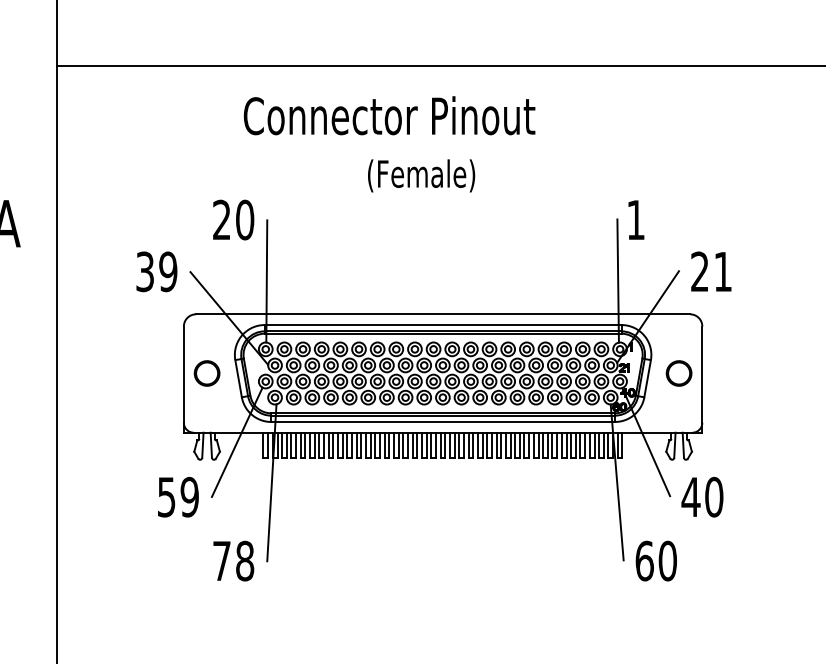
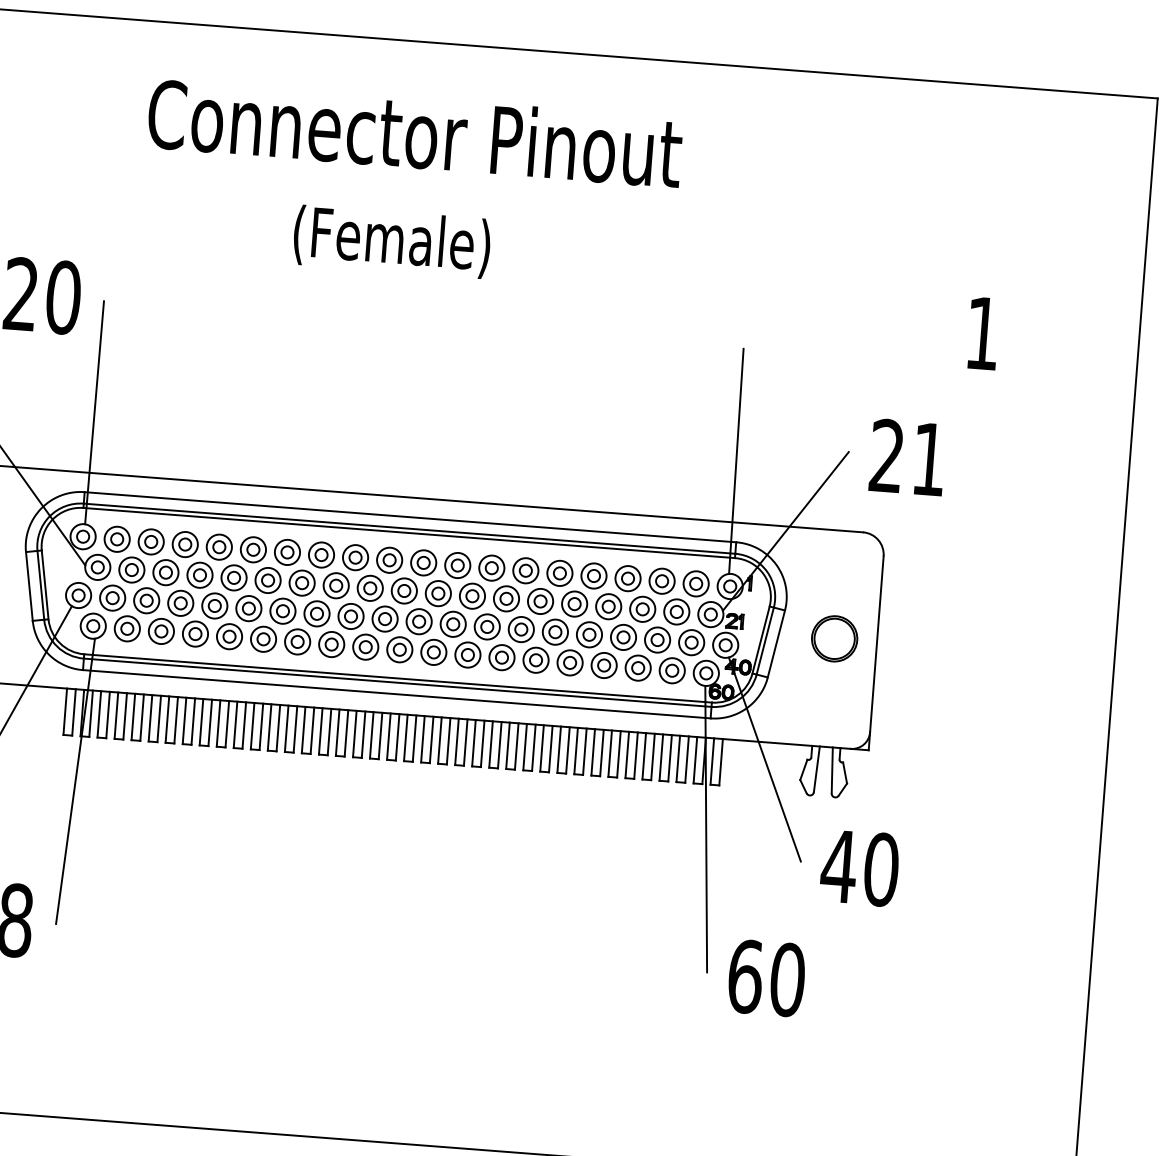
text: (389, 115) -> (415, 132), moved
text: (636, 219) -> (983, 332), moved

